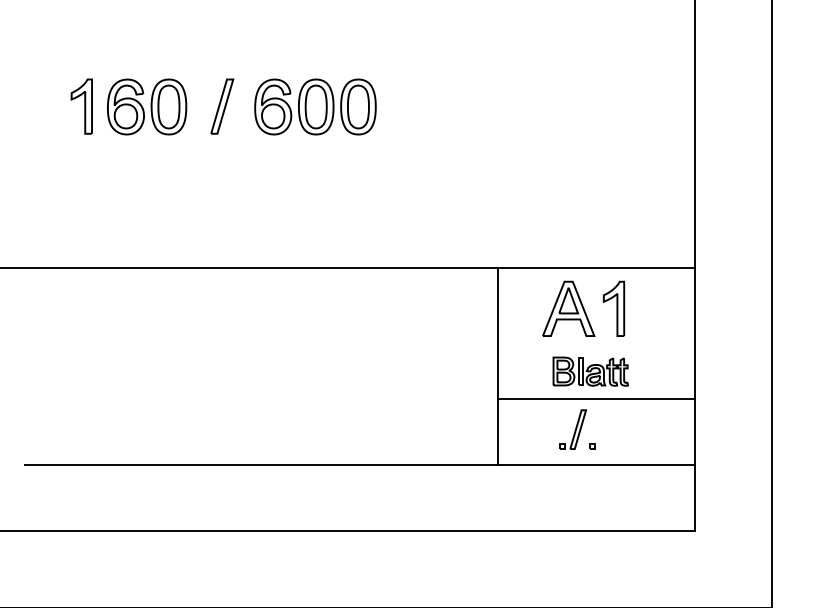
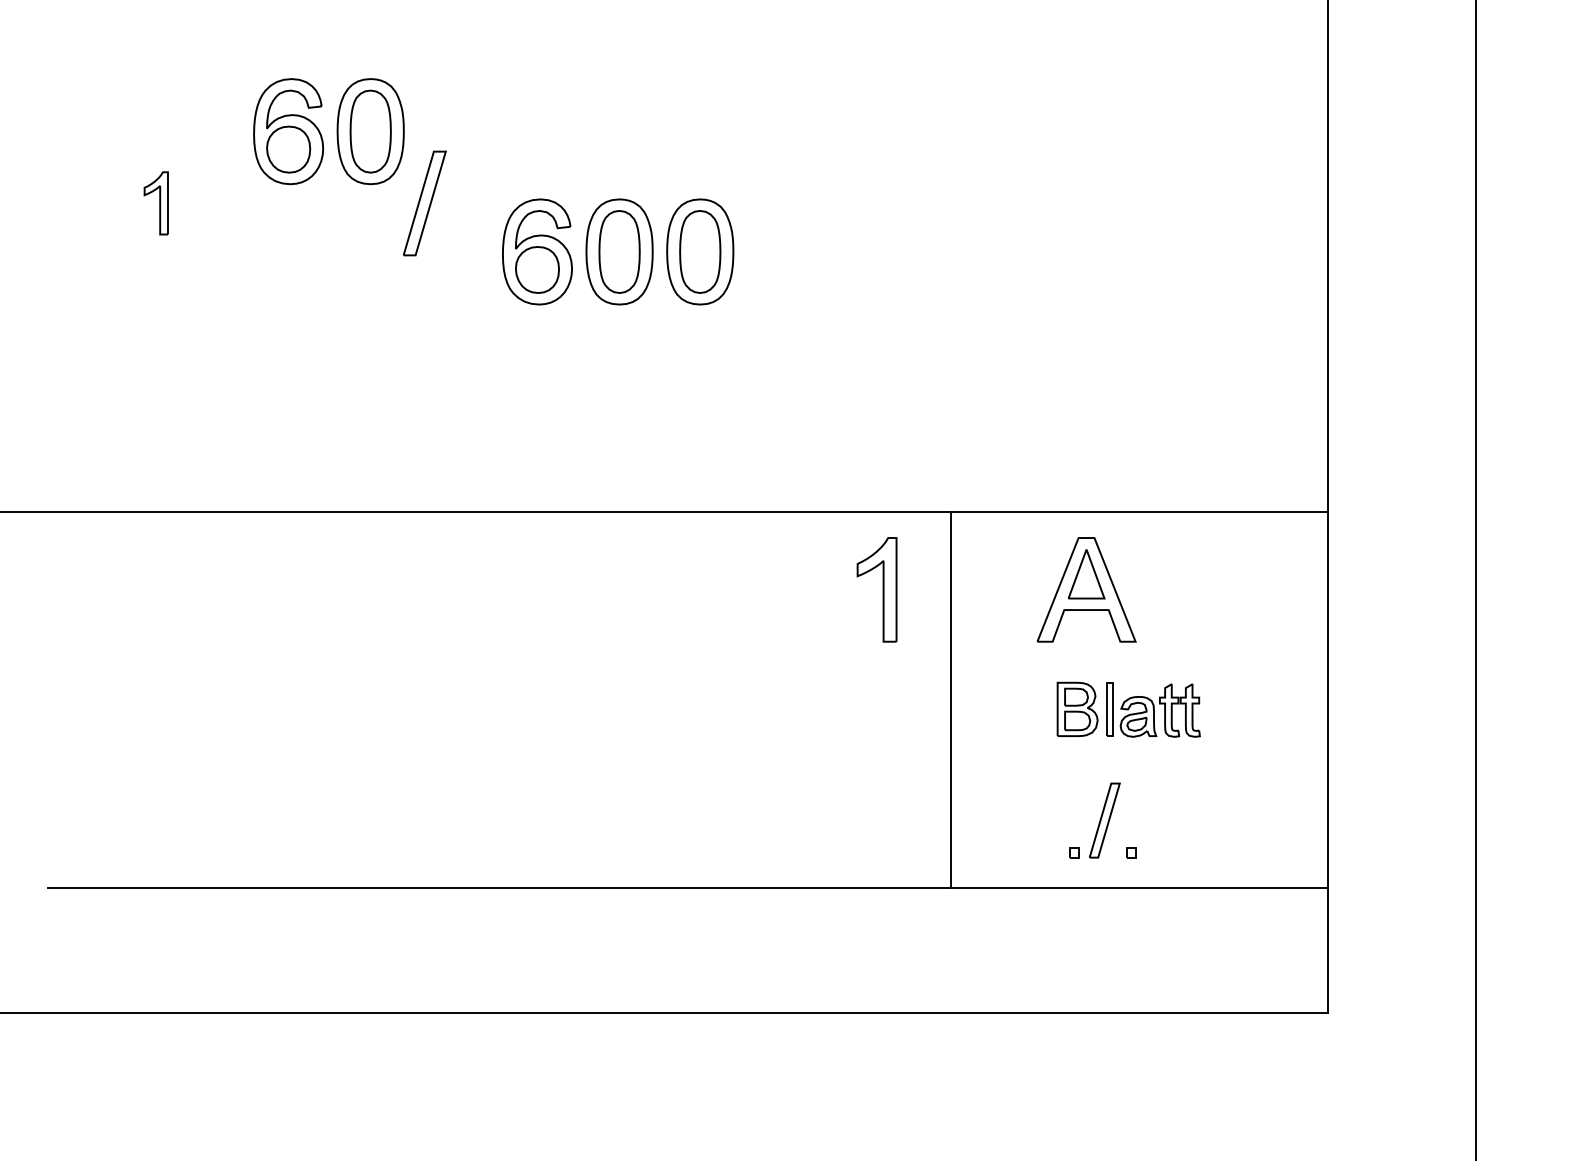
part: (81, 106) -> (155, 203), size x0.6
part: (147, 106) -> (329, 130), moved
part: (315, 106) -> (618, 250), moved
part: (614, 308) -> (878, 589), moved
line: (595, 399) -> (1137, 762), removed

